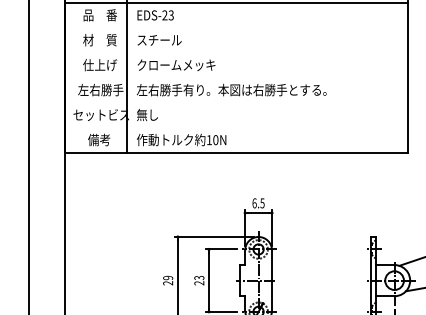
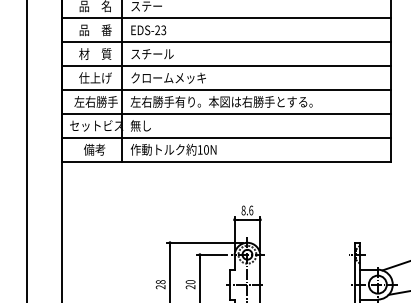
line: (235, 28) -> (225, 42), added
line: (235, 53) -> (225, 66), added
line: (235, 78) -> (225, 90), added
line: (235, 103) -> (225, 114), added
line: (235, 127) -> (225, 137), added
text: (258, 203) -> (247, 210), 6.5 -> 8.6
text: (167, 278) -> (160, 282), 29 -> 28
text: (199, 278) -> (190, 282), 23 -> 20

